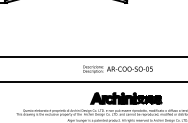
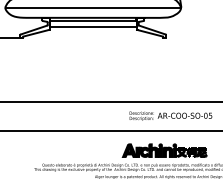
text: (117, 68) -> (170, 115), moved

